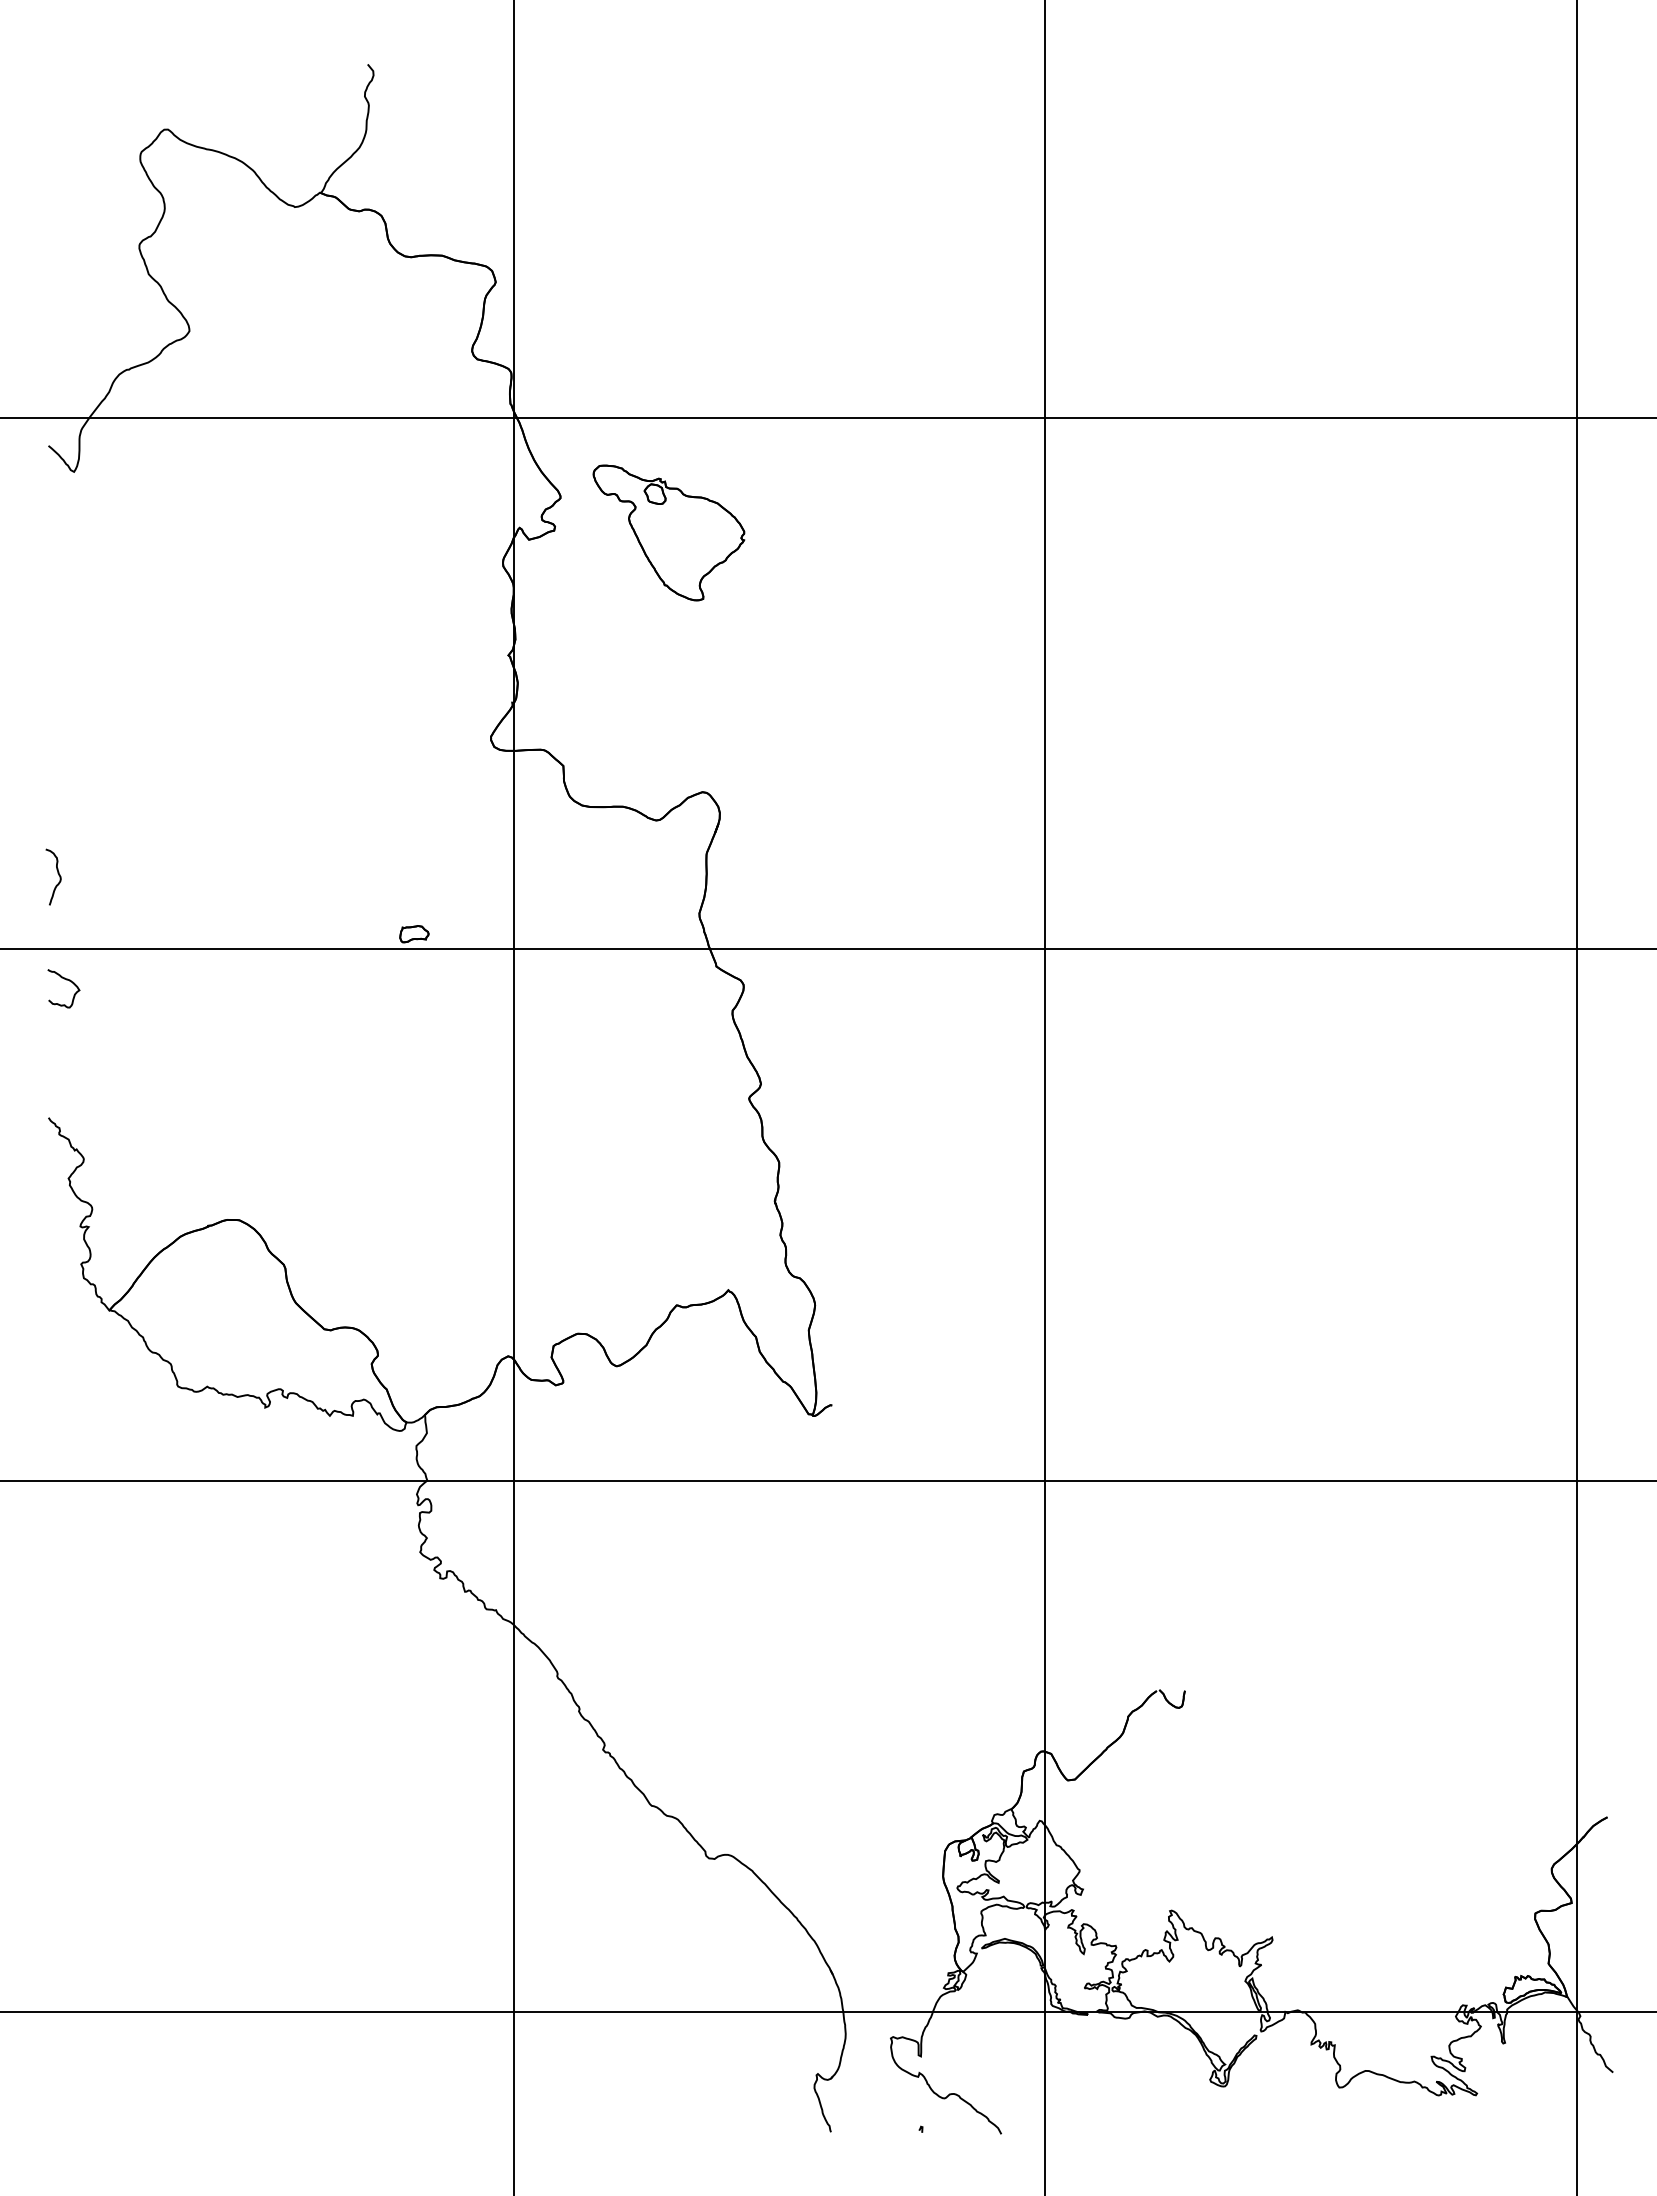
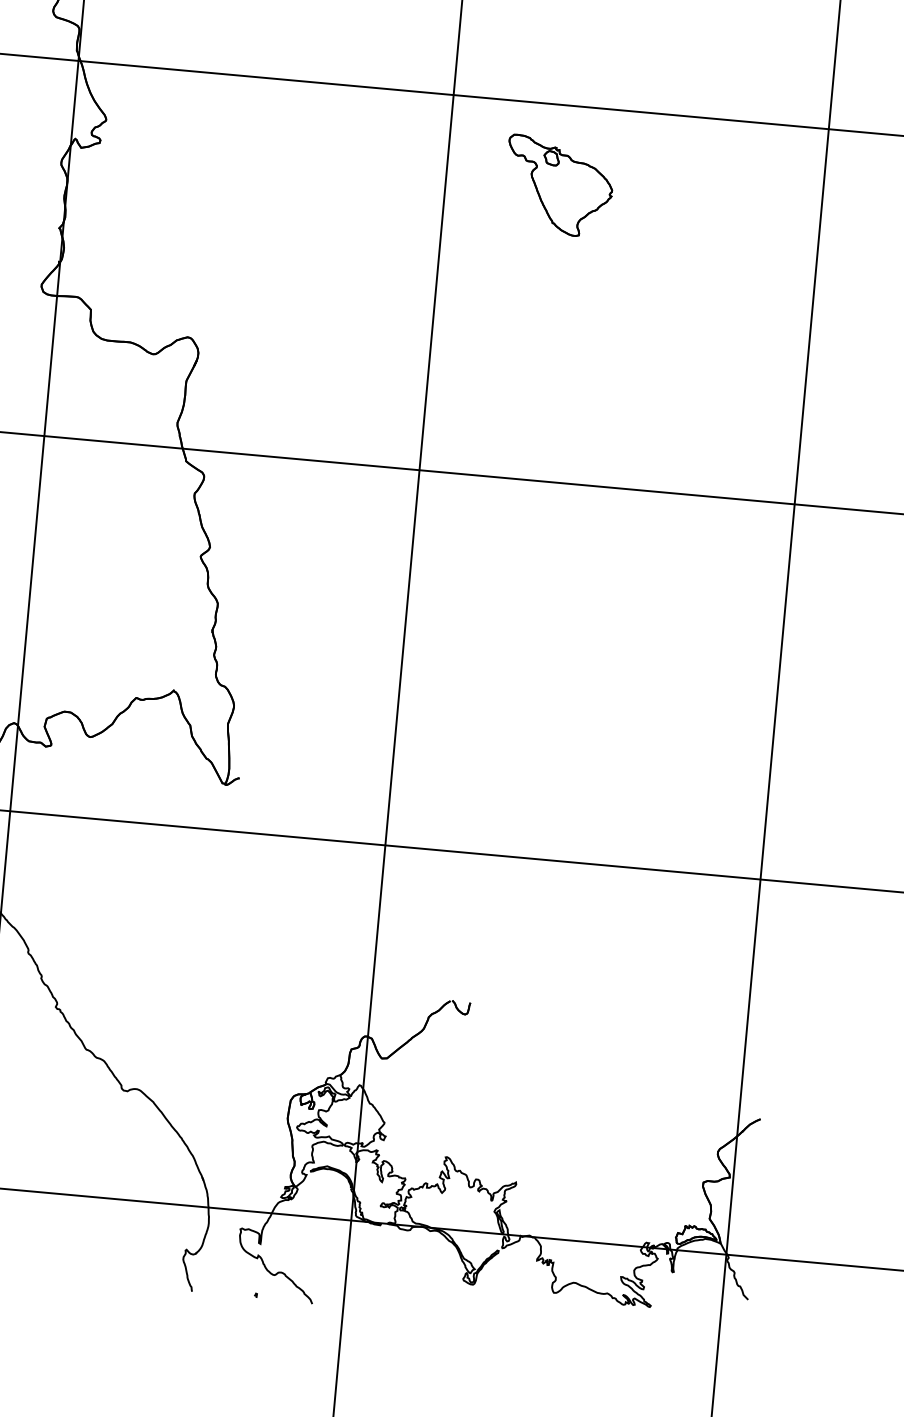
part: (668, 532) -> (558, 186), moved

